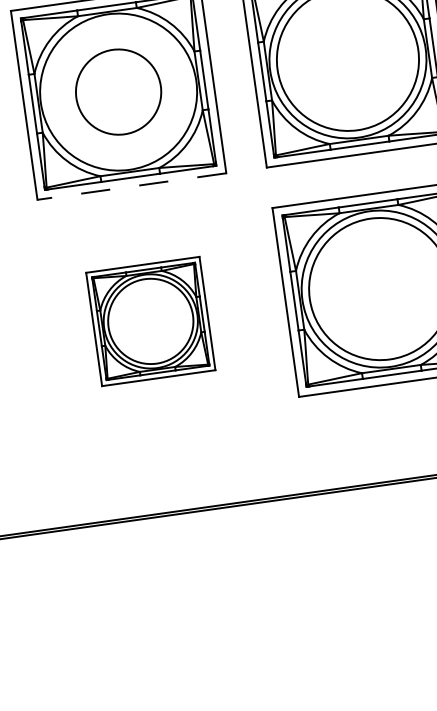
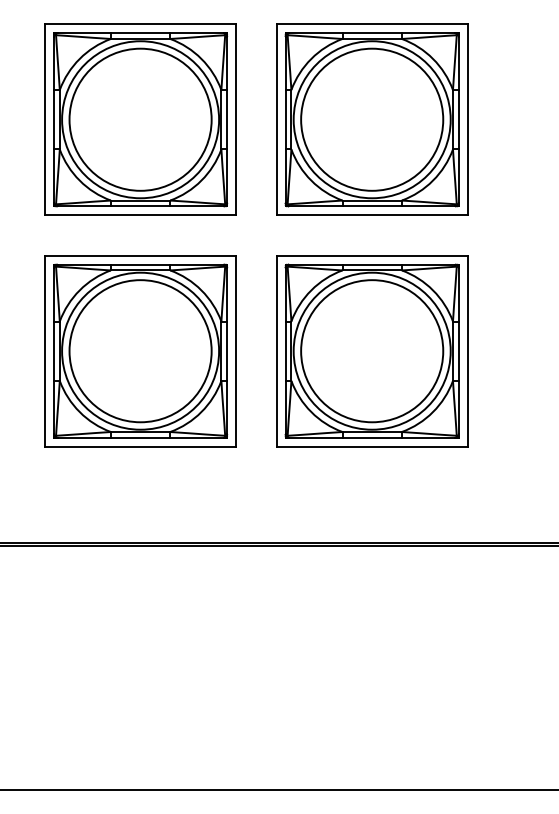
circle: (118, 91) -> (140, 119), size x1.67
line: (131, 186) -> (140, 215), dashed -> solid
part: (150, 321) -> (140, 351), size x1.67

